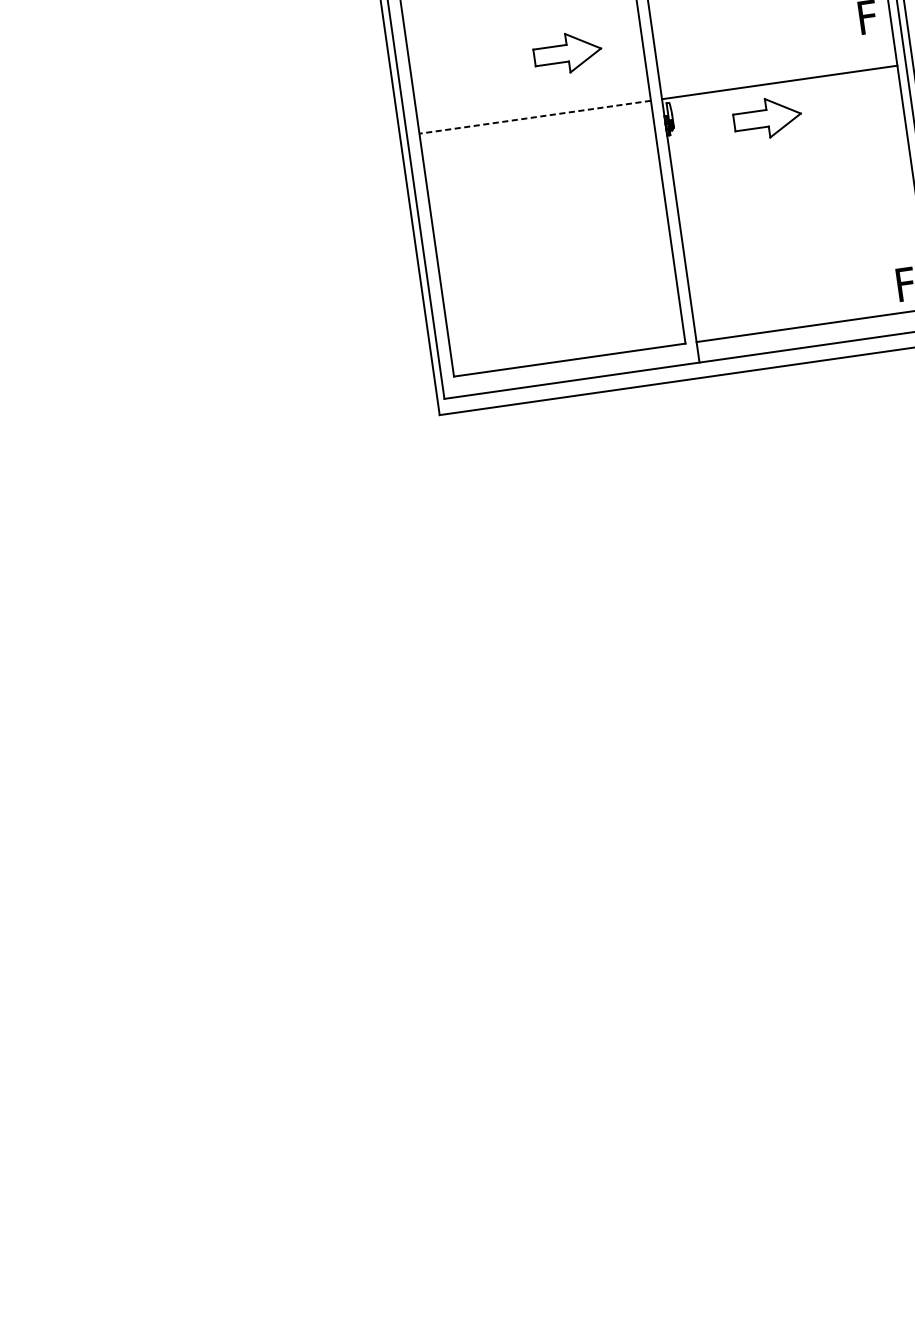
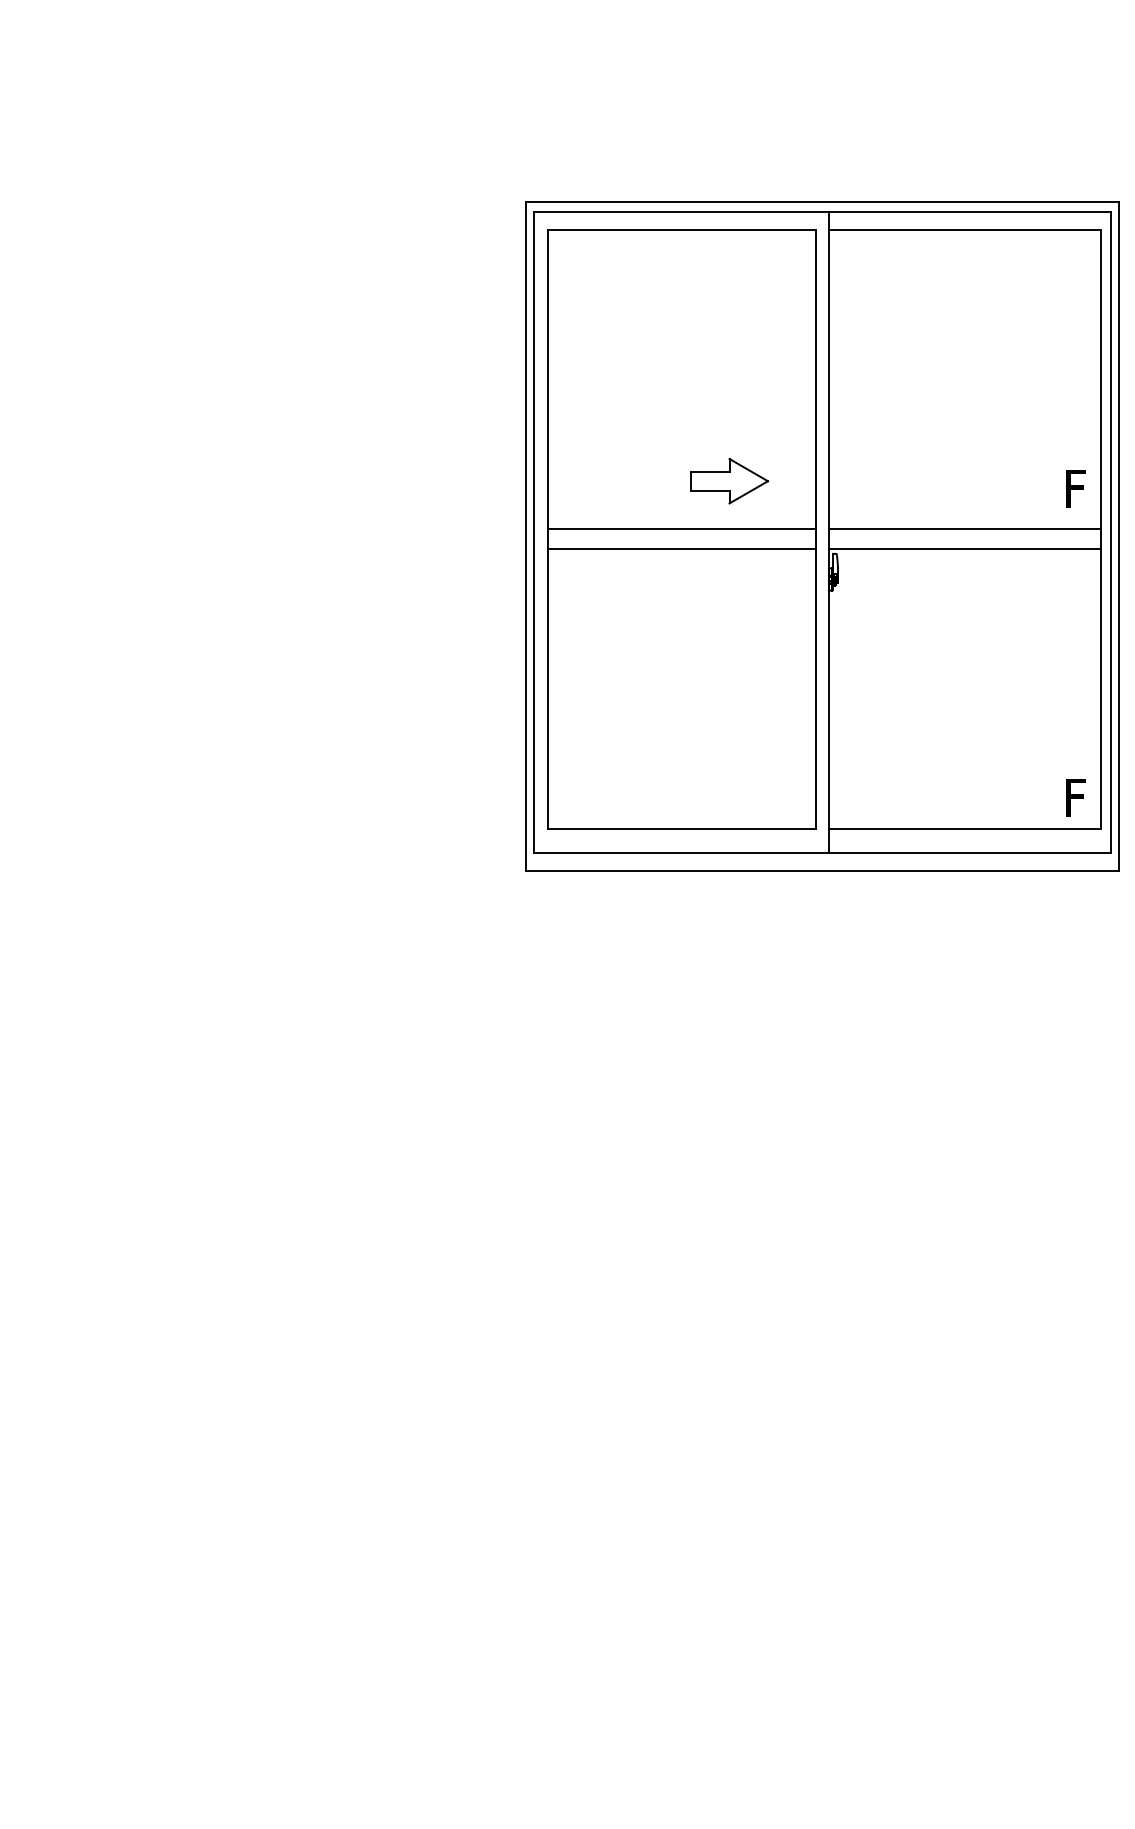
line: (776, 66) -> (964, 529), added
line: (533, 100) -> (682, 529), added
line: (535, 117) -> (682, 548), dashed -> solid
part: (767, 117) -> (945, 586), removed

